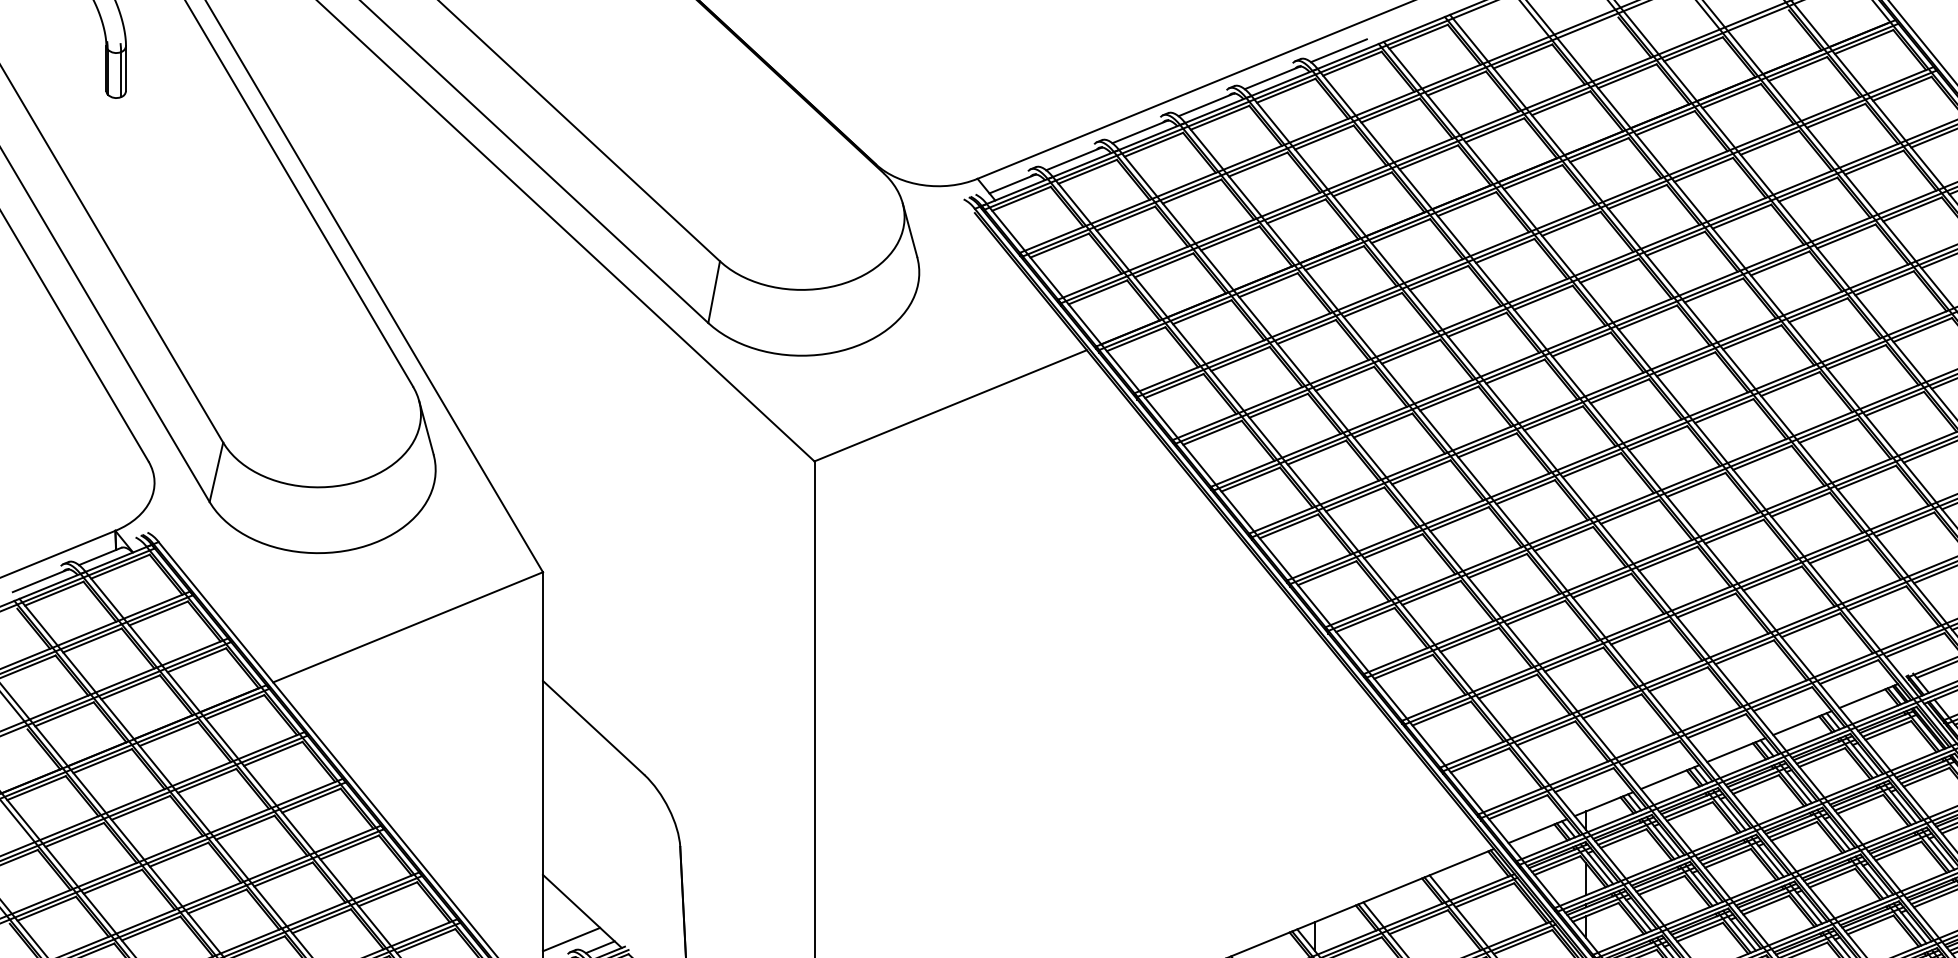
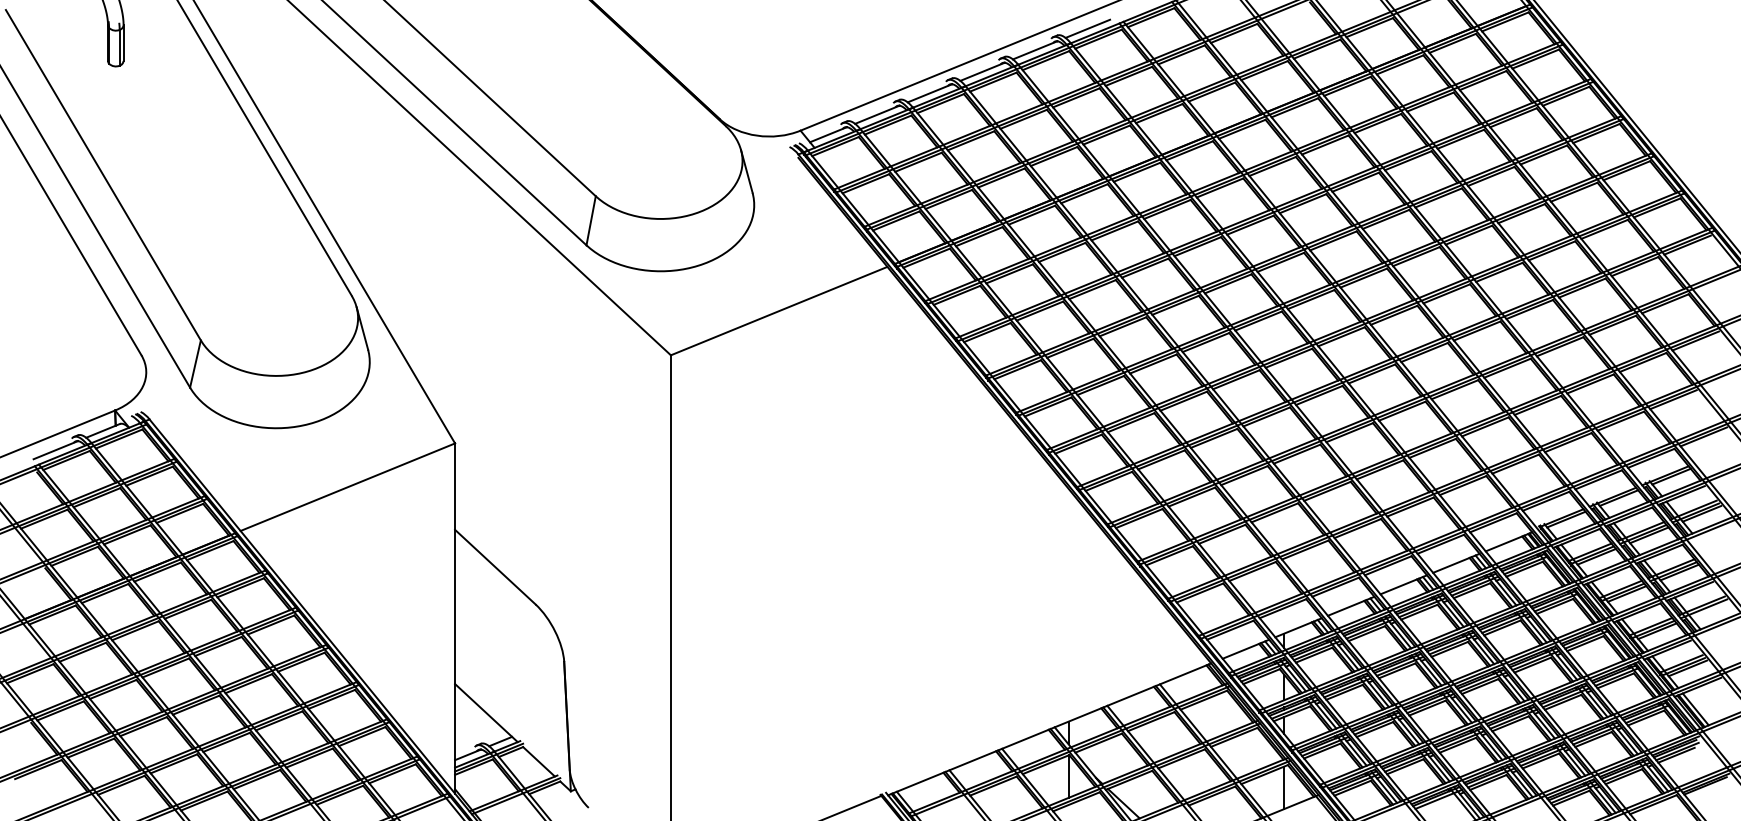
line: (571, 939) -> (477, 735), removed

